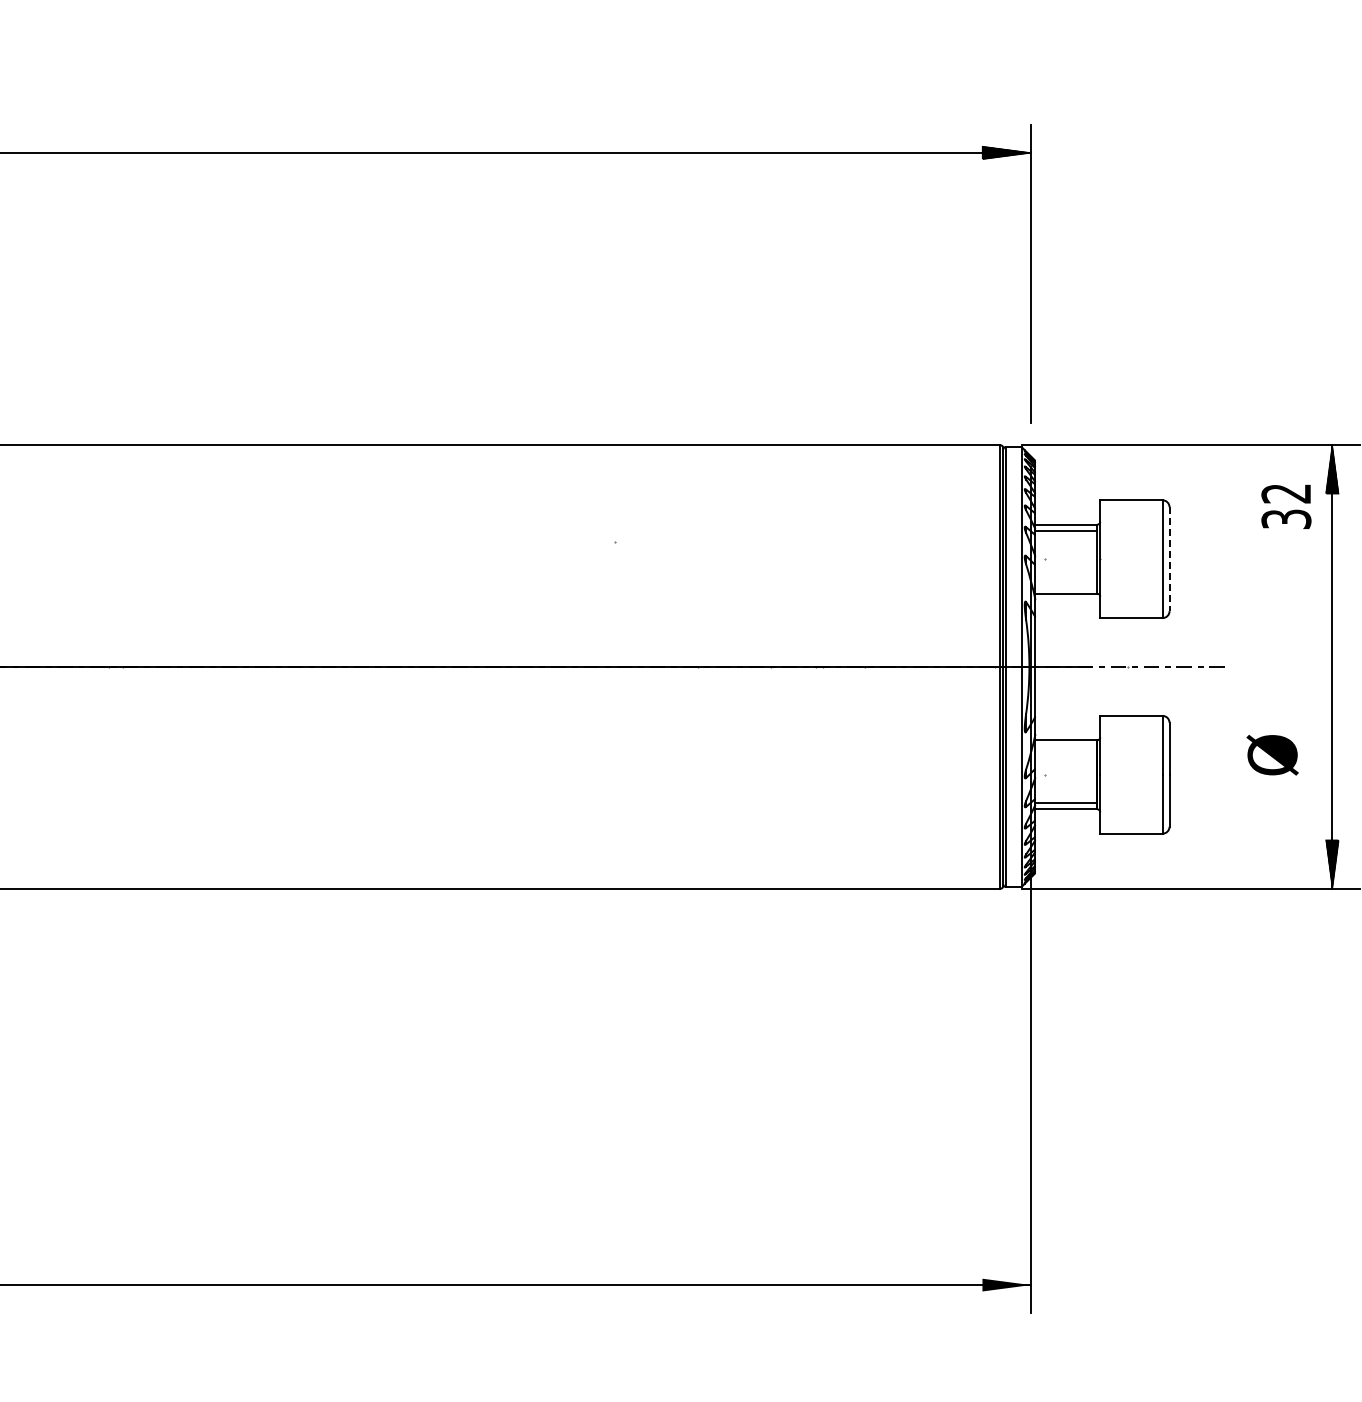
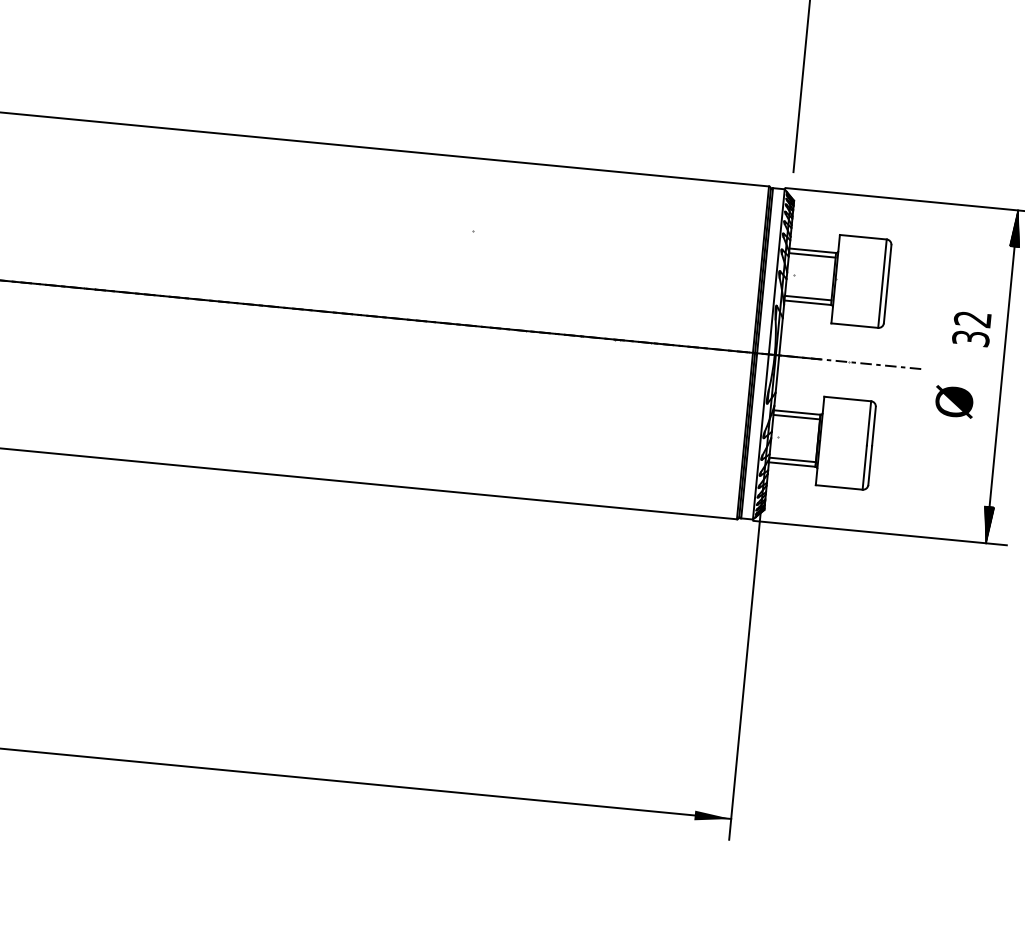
text: (1286, 506) -> (971, 328), moved
line: (1169, 559) -> (887, 284), dashed -> solid
line: (1066, 587) -> (808, 297), added
line: (1066, 746) -> (796, 417), added
text: (1272, 755) -> (954, 402), moved

